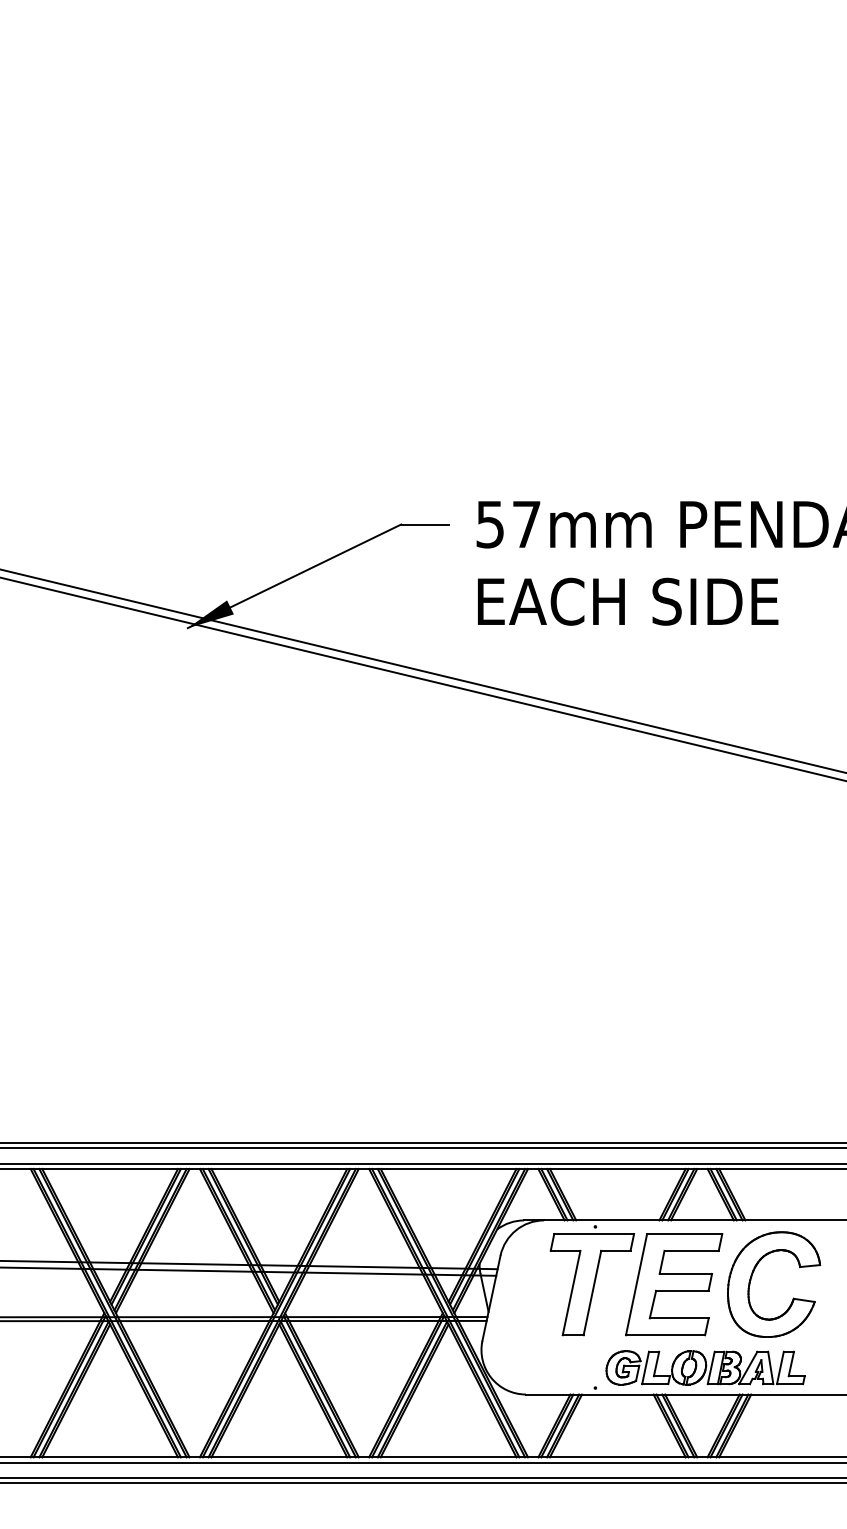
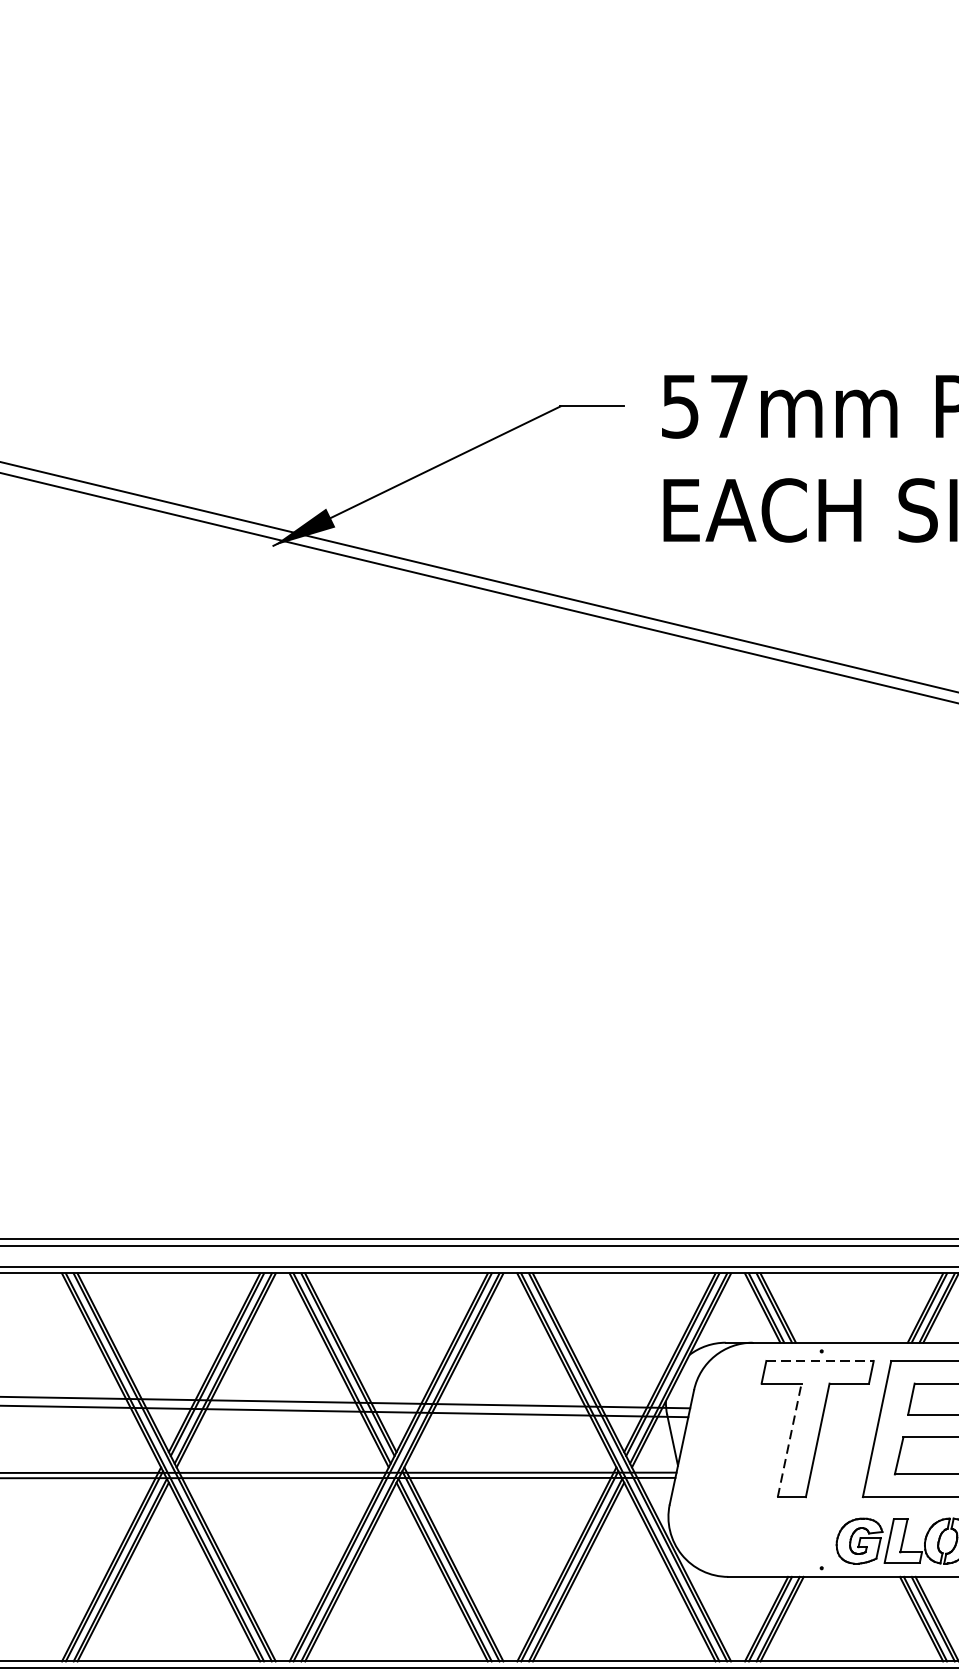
line: (594, 1234) -> (820, 1361), solid -> dashed
line: (571, 1292) -> (789, 1439), solid -> dashed

